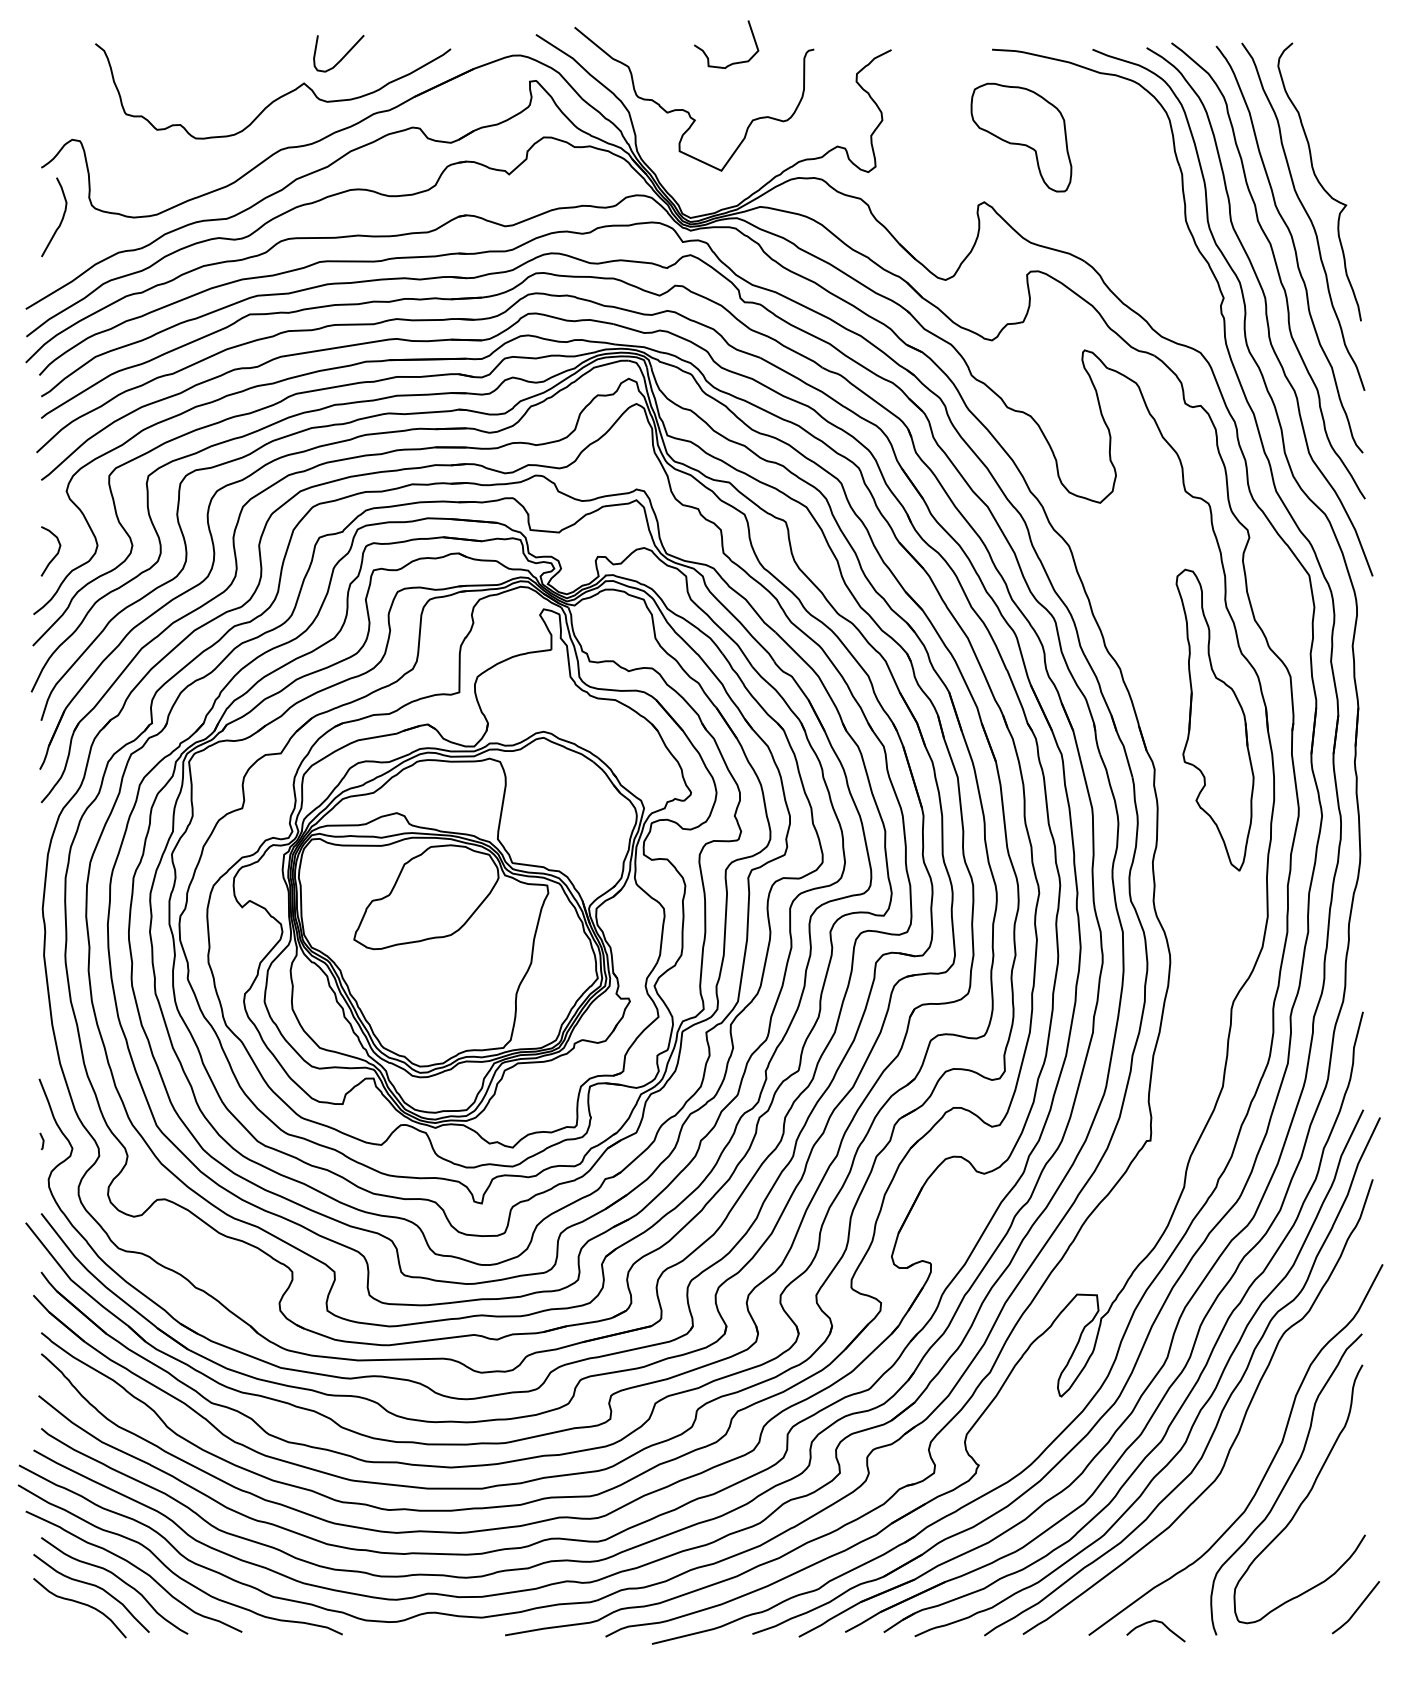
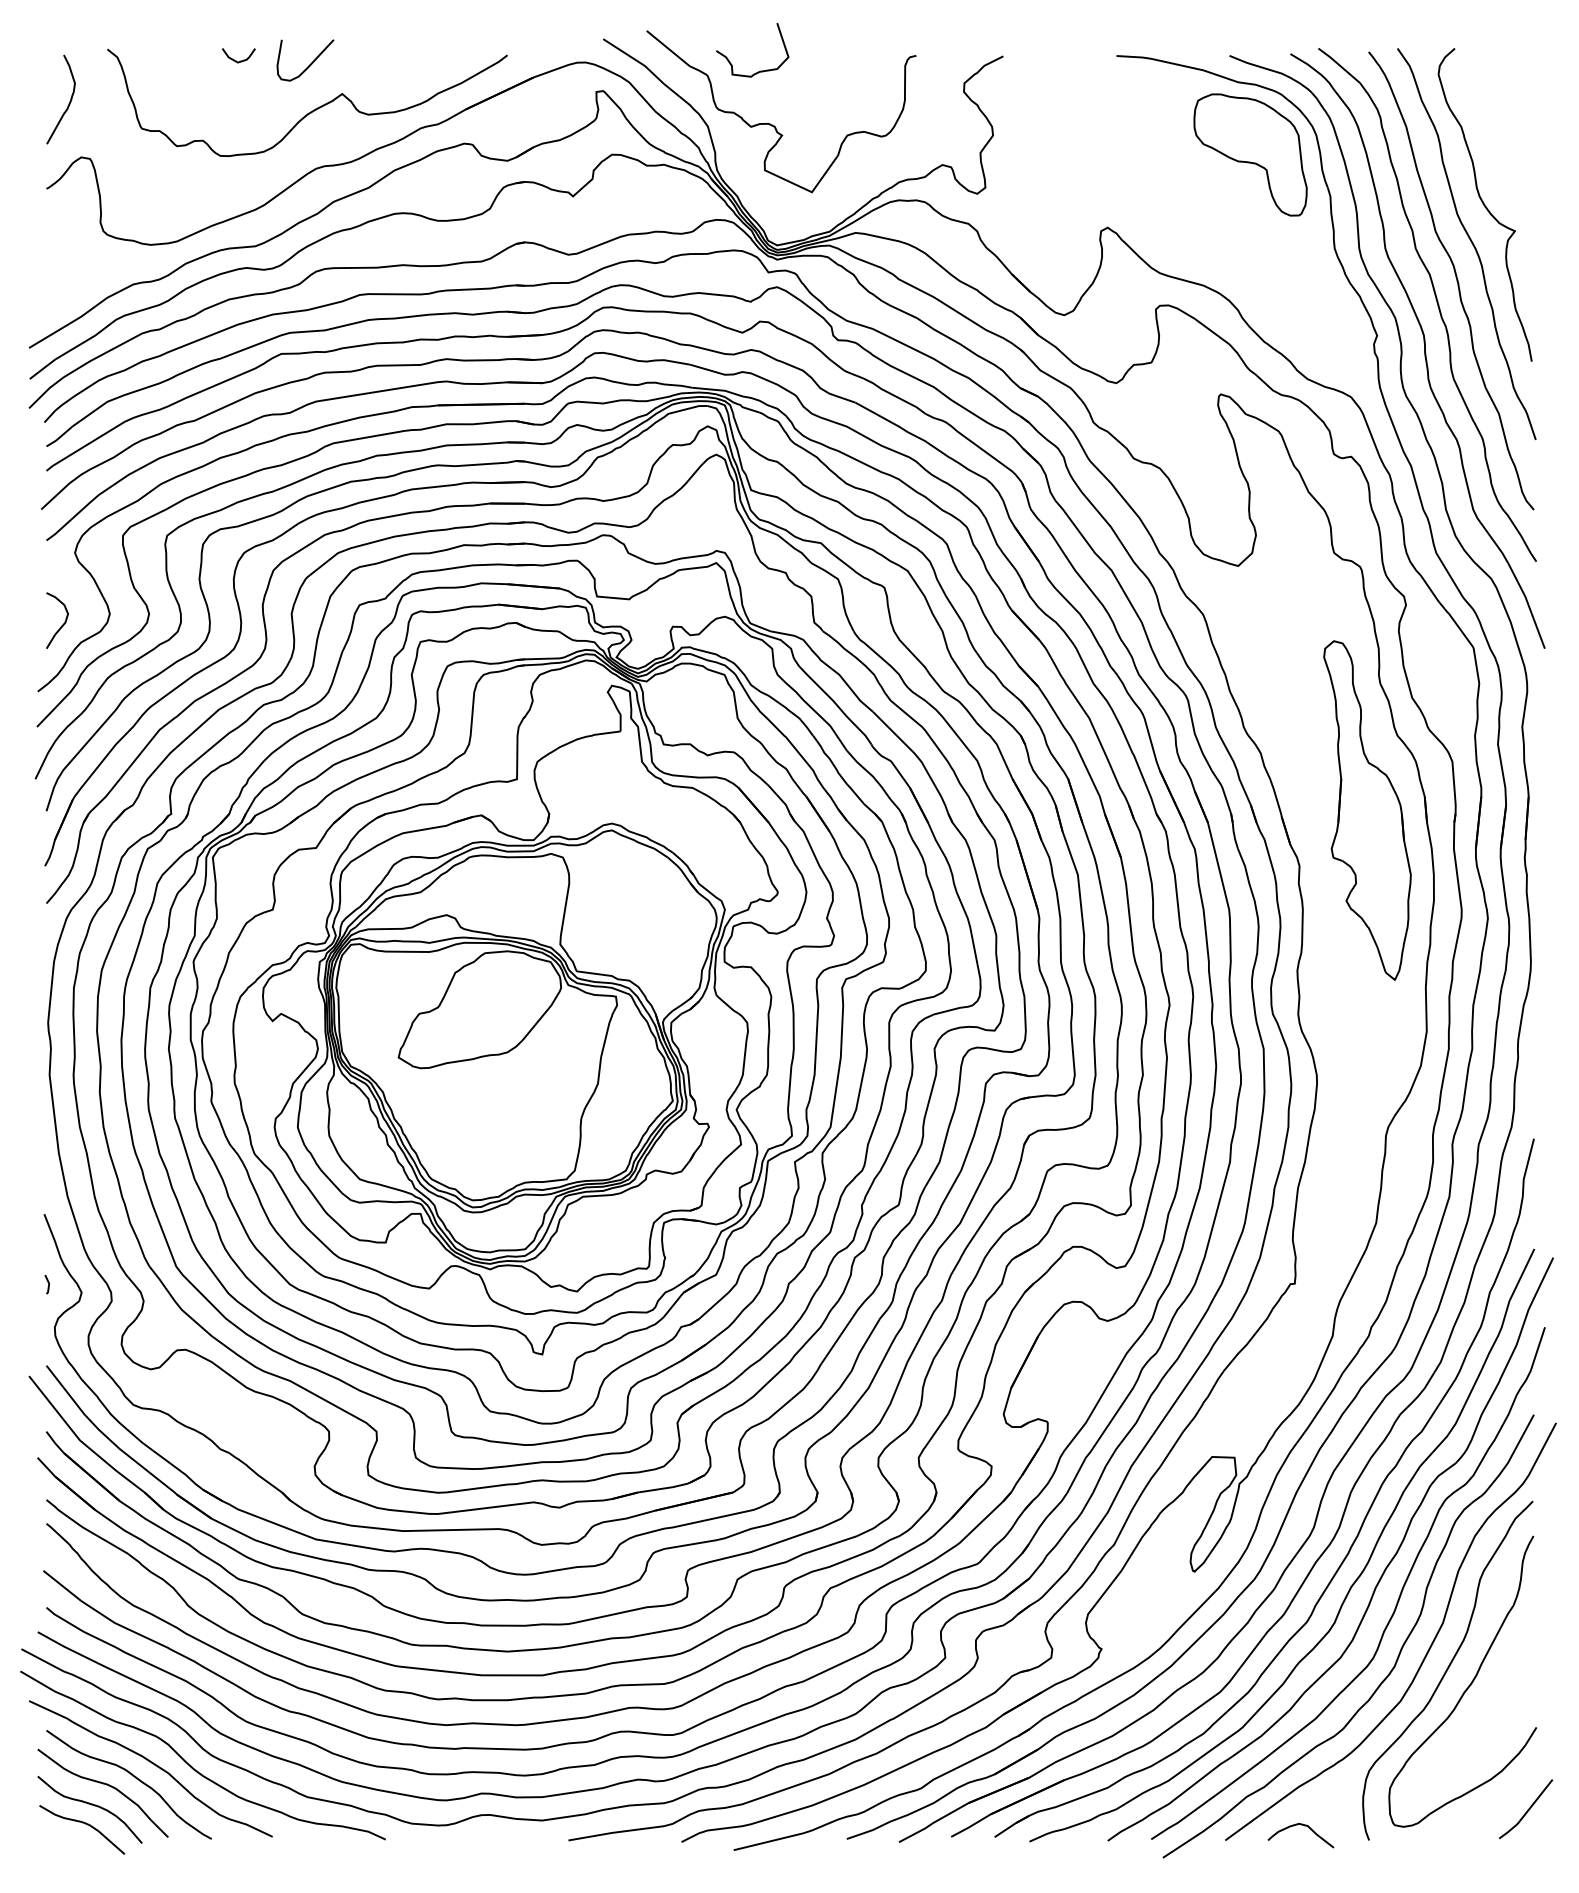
curve: (210, 53) -> (236, 60), added
curve: (342, 57) -> (309, 64), moved
curve: (733, 62) -> (760, 70), moved
part: (1021, 137) -> (1250, 154), moved
curve: (60, 220) -> (68, 103), moved
curve: (1240, 1473) -> (1396, 1658), added
curve: (75, 1621) -> (85, 1824), added

